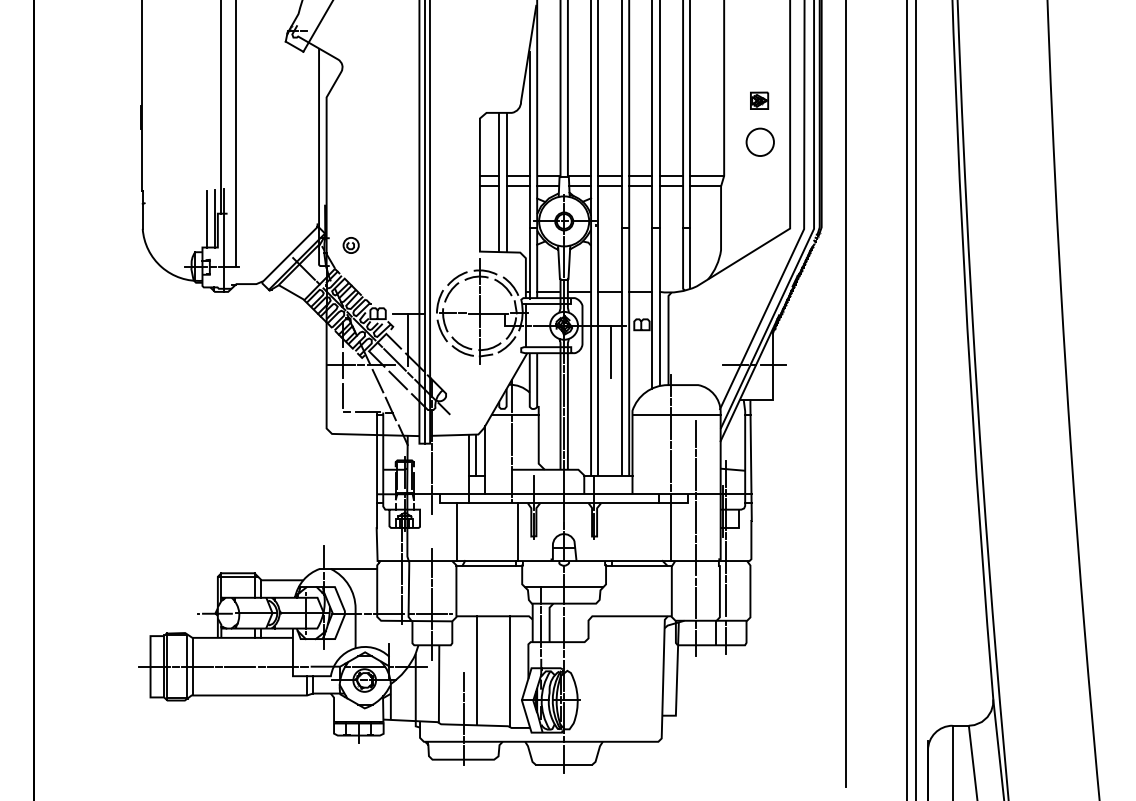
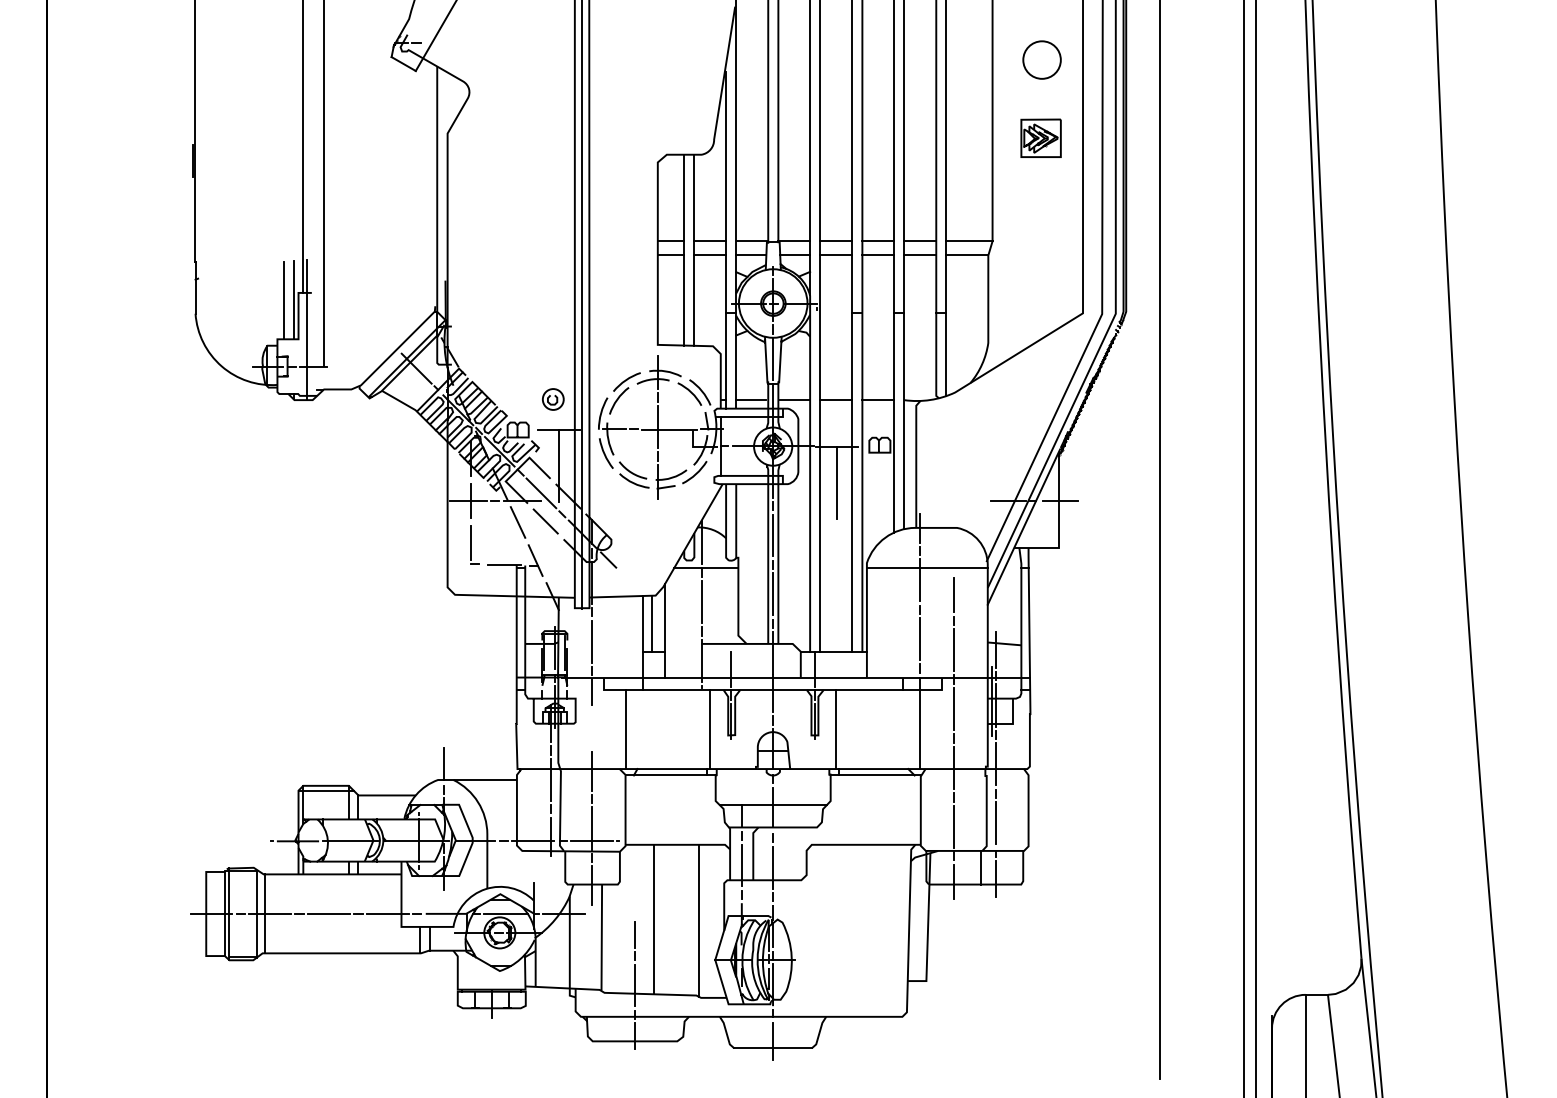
part: (759, 100) -> (1040, 137), size x1.67
circle: (759, 141) -> (1041, 59), moved
part: (351, 245) -> (553, 399), moved
line: (610, 532) -> (836, 729), added

